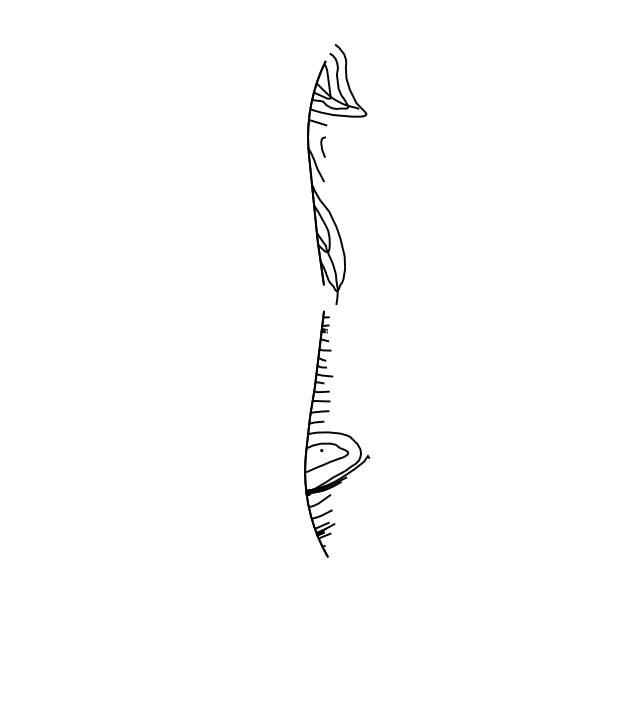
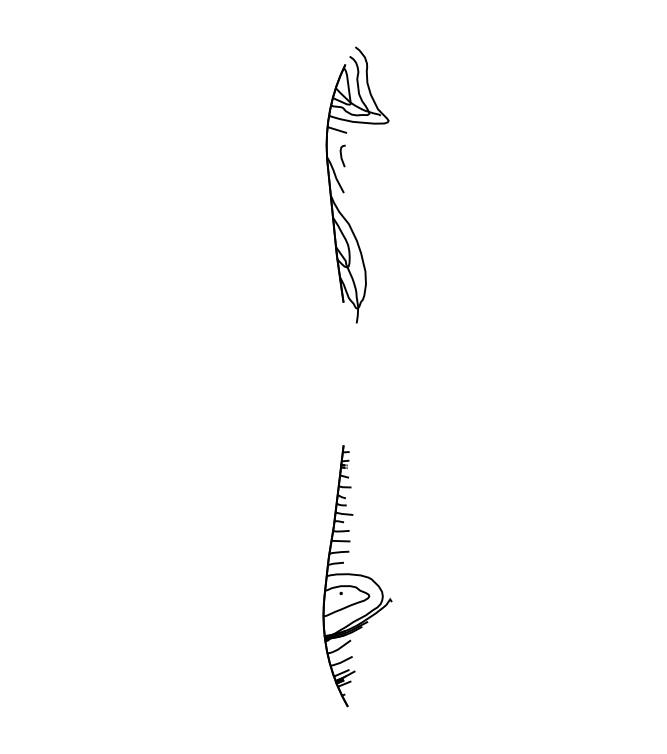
part: (336, 433) -> (356, 575), moved

